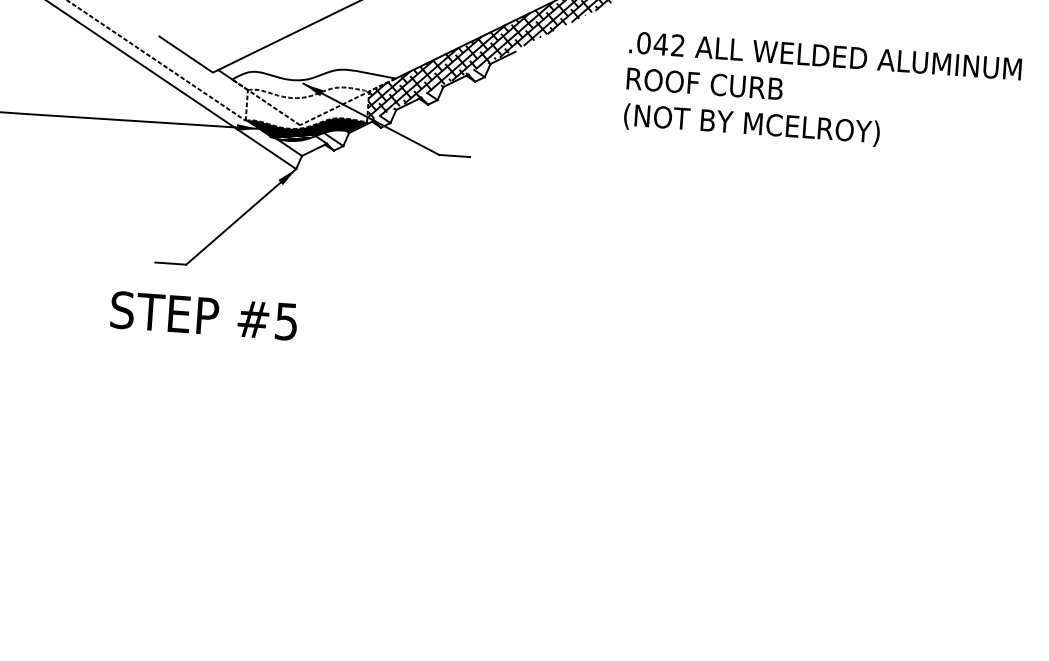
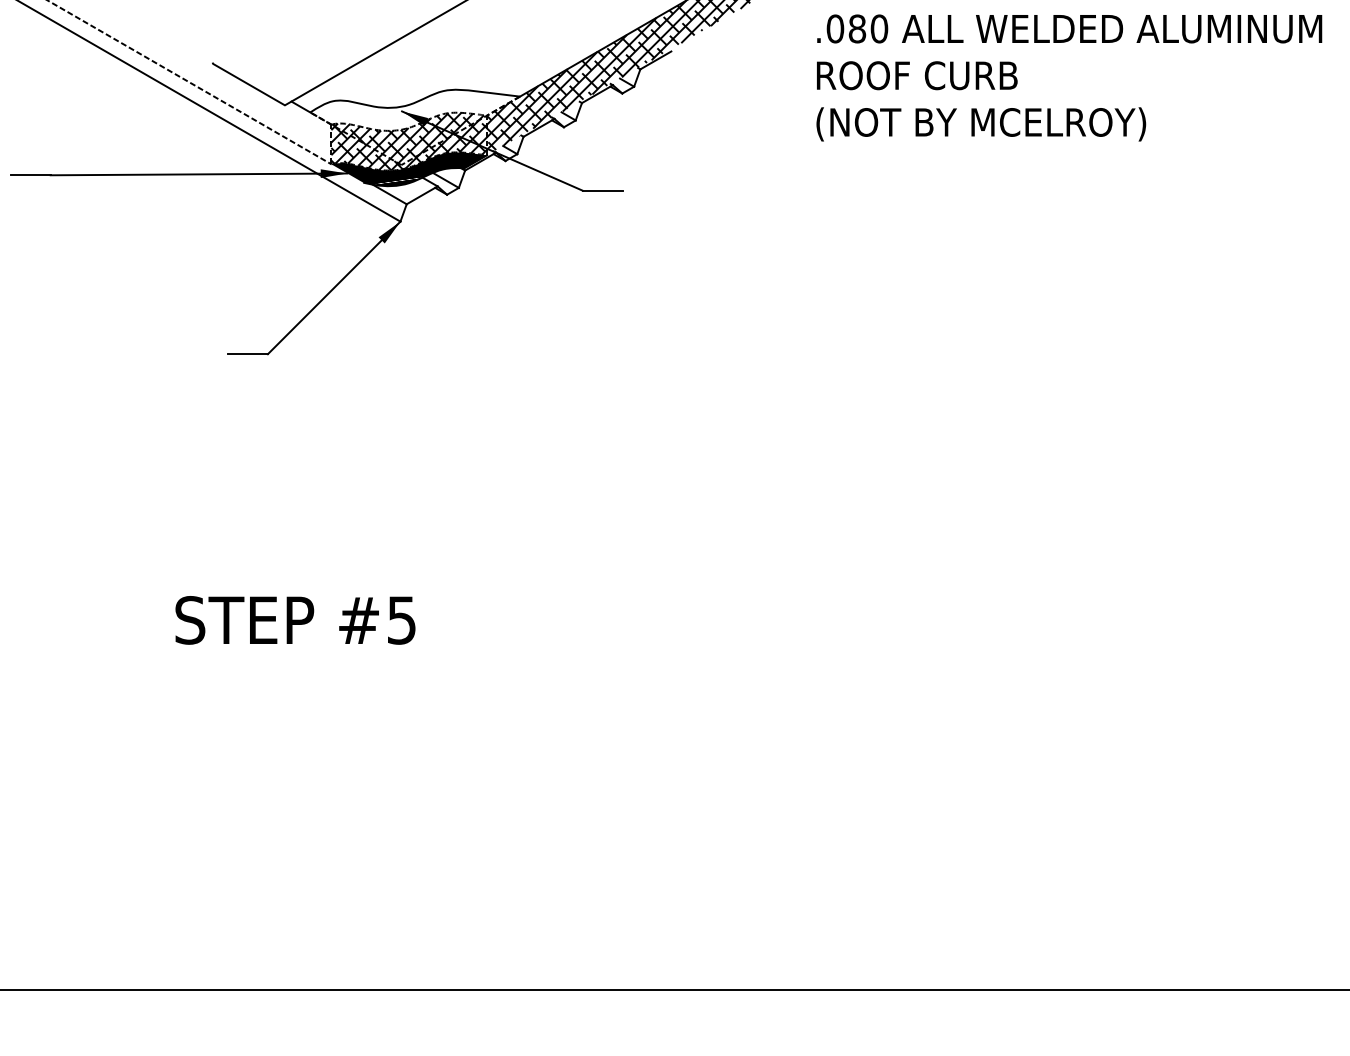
text: (669, 44) -> (868, 28), .042 -> .080
hatch: (307, 107) -> (409, 141), added
text: (204, 316) -> (295, 620), moved

